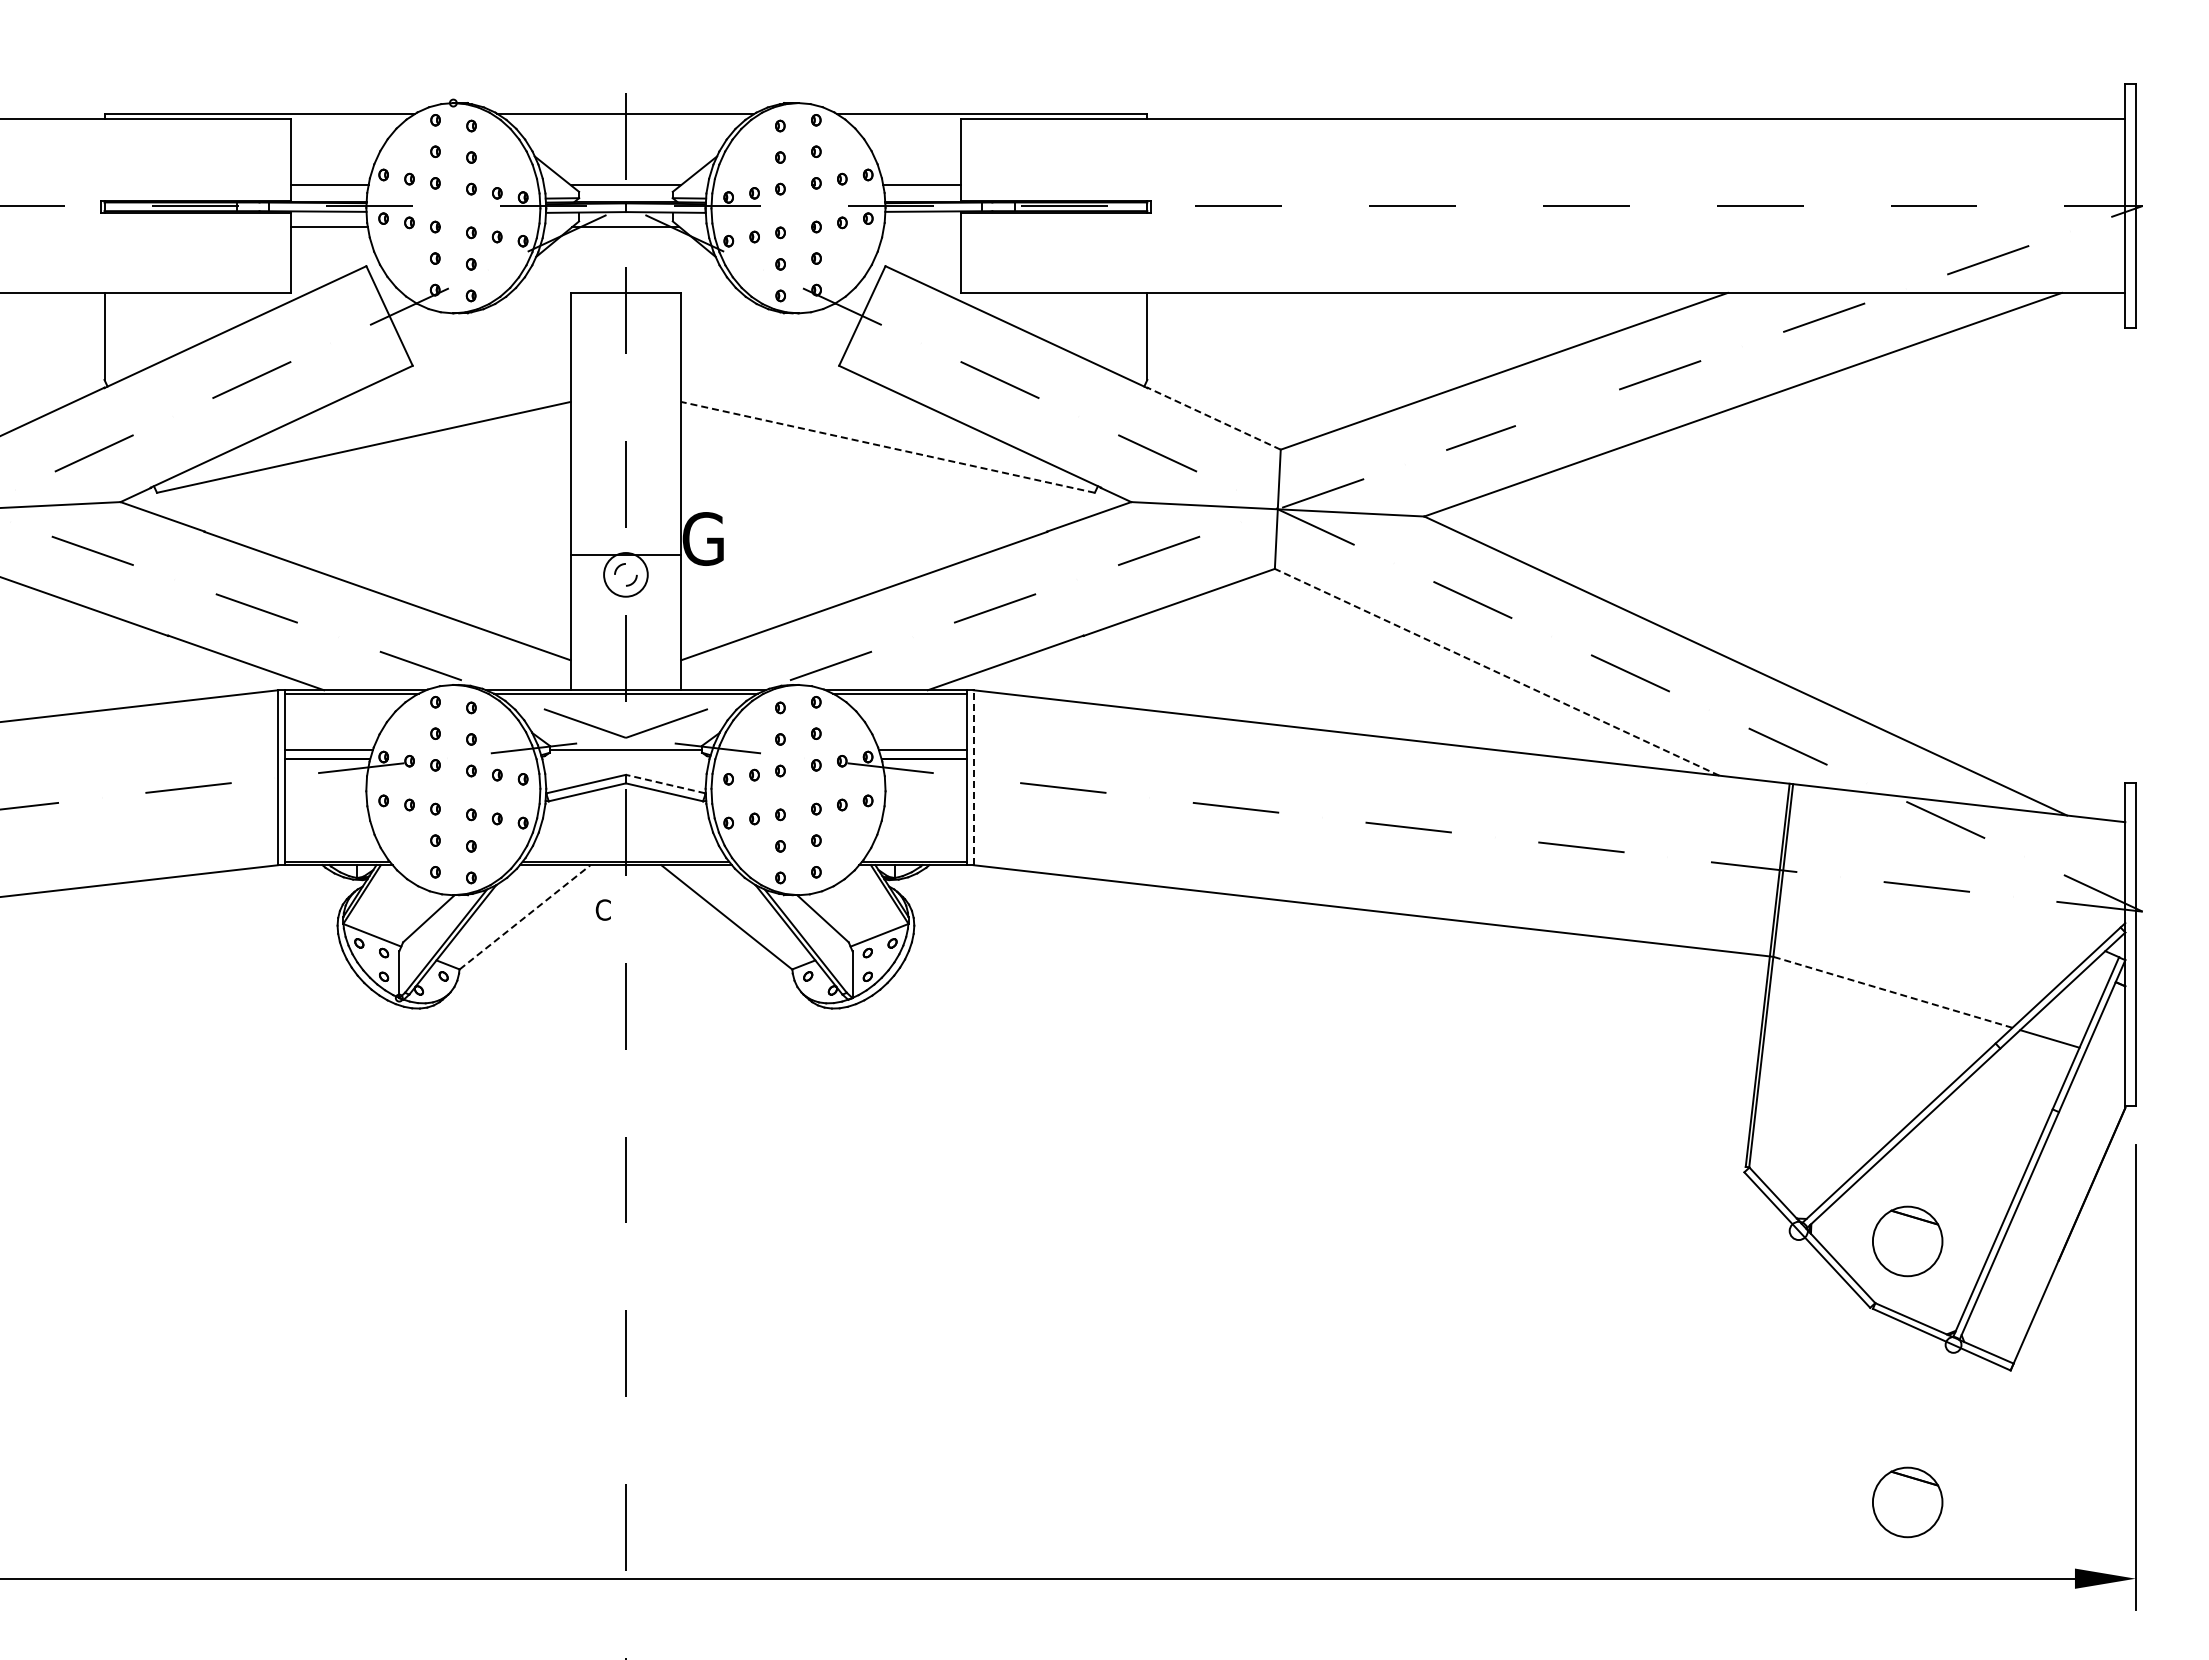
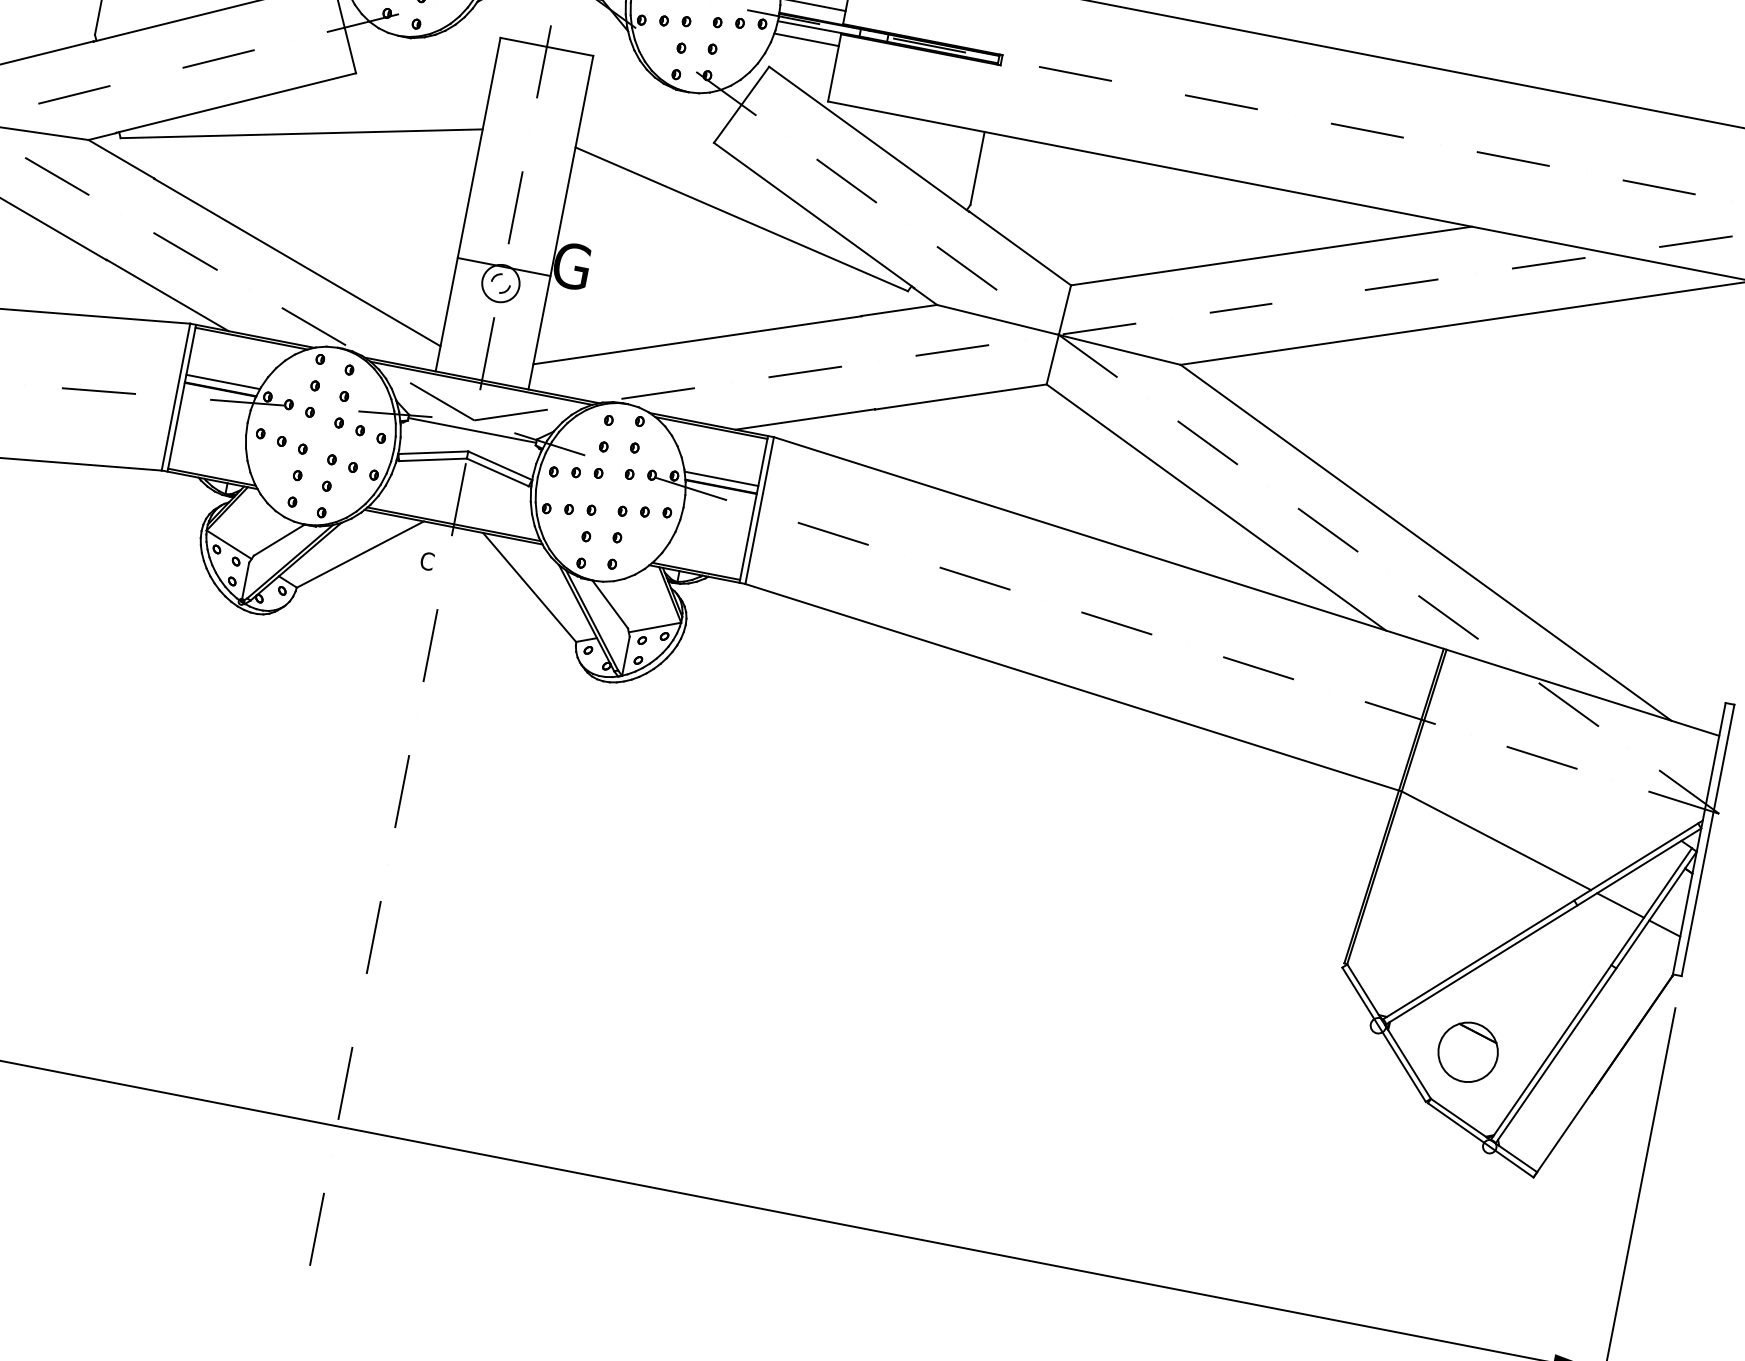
line: (922, 226) -> (806, 39), added
line: (1213, 418) -> (1019, 248), dashed -> solid
line: (888, 447) -> (742, 219), dashed -> solid
line: (1496, 672) -> (1215, 507), dashed -> solid
line: (973, 777) -> (759, 510), dashed -> solid
line: (665, 784) -> (499, 466), dashed -> solid
line: (525, 917) -> (360, 554), dashed -> solid
line: (1892, 992) -> (1496, 840), dashed -> solid
line: (2105, 1055) -> (1664, 928), added
part: (1907, 1502) -> (1425, 1271), removed

